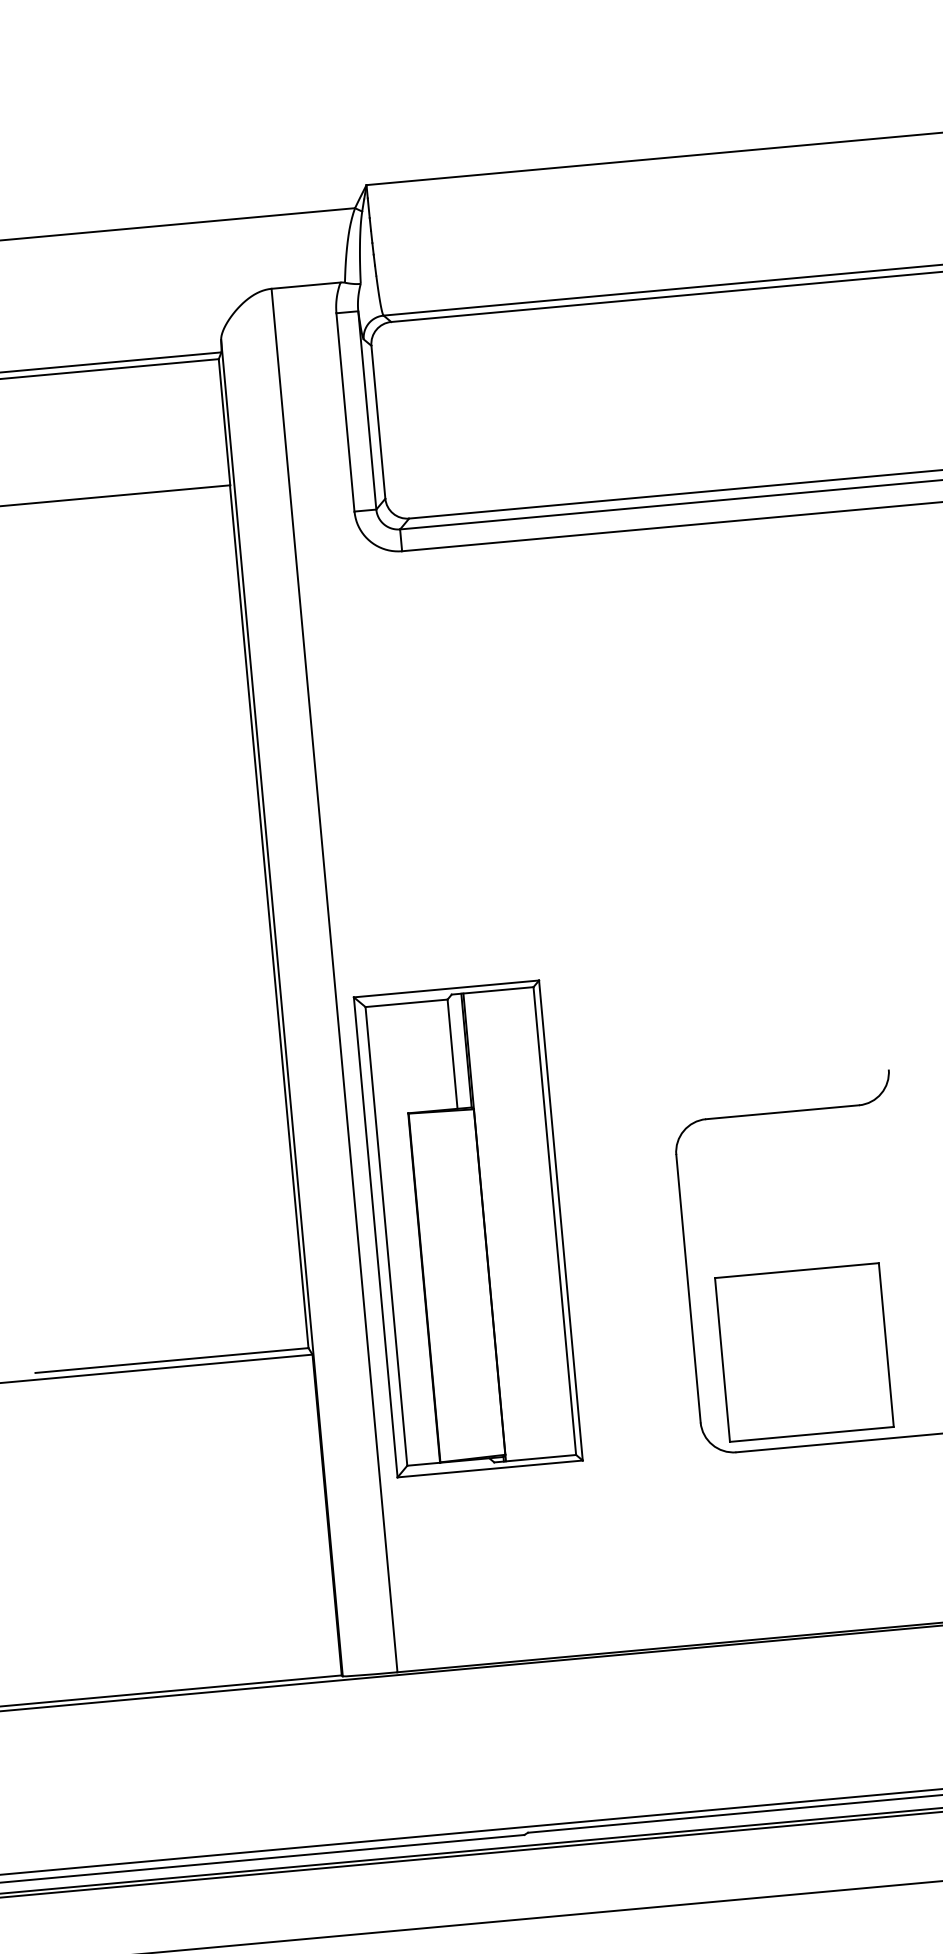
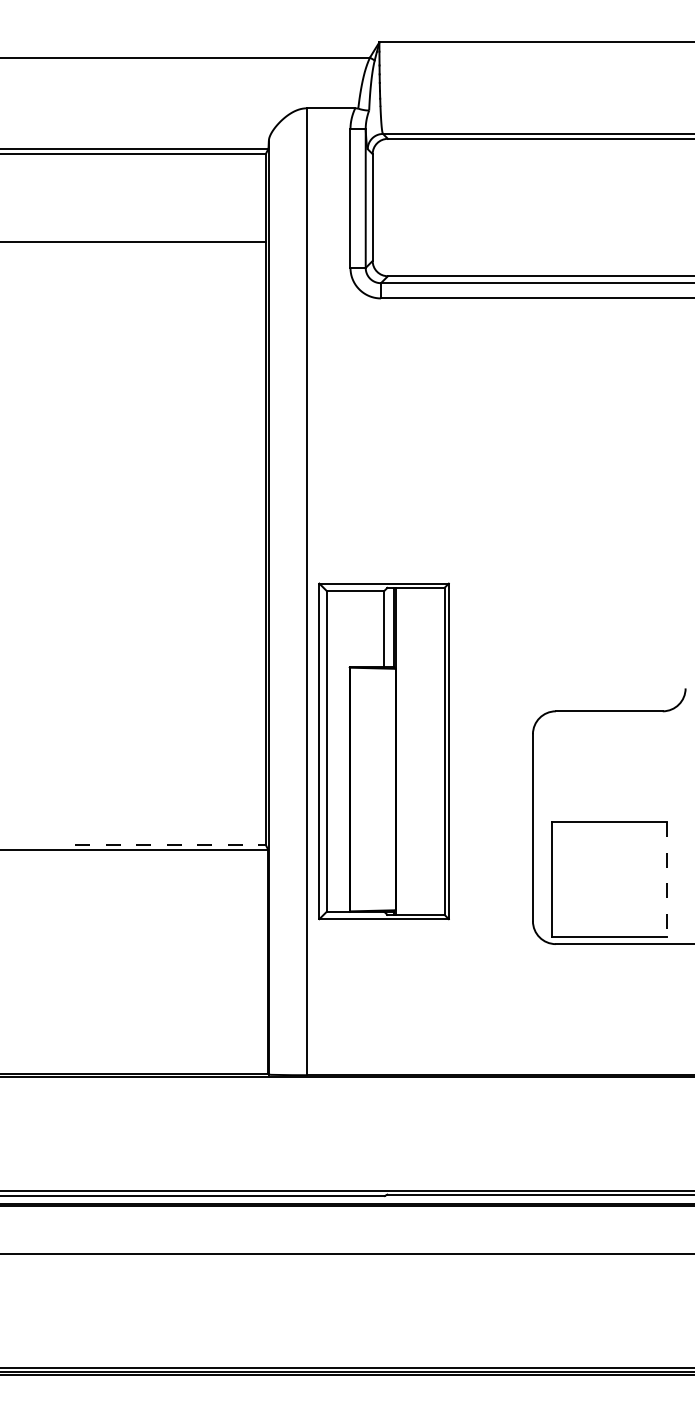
part: (467, 1229) -> (383, 751), moved
line: (886, 1345) -> (666, 879), solid -> dashed
line: (172, 1359) -> (170, 844), solid -> dashed

